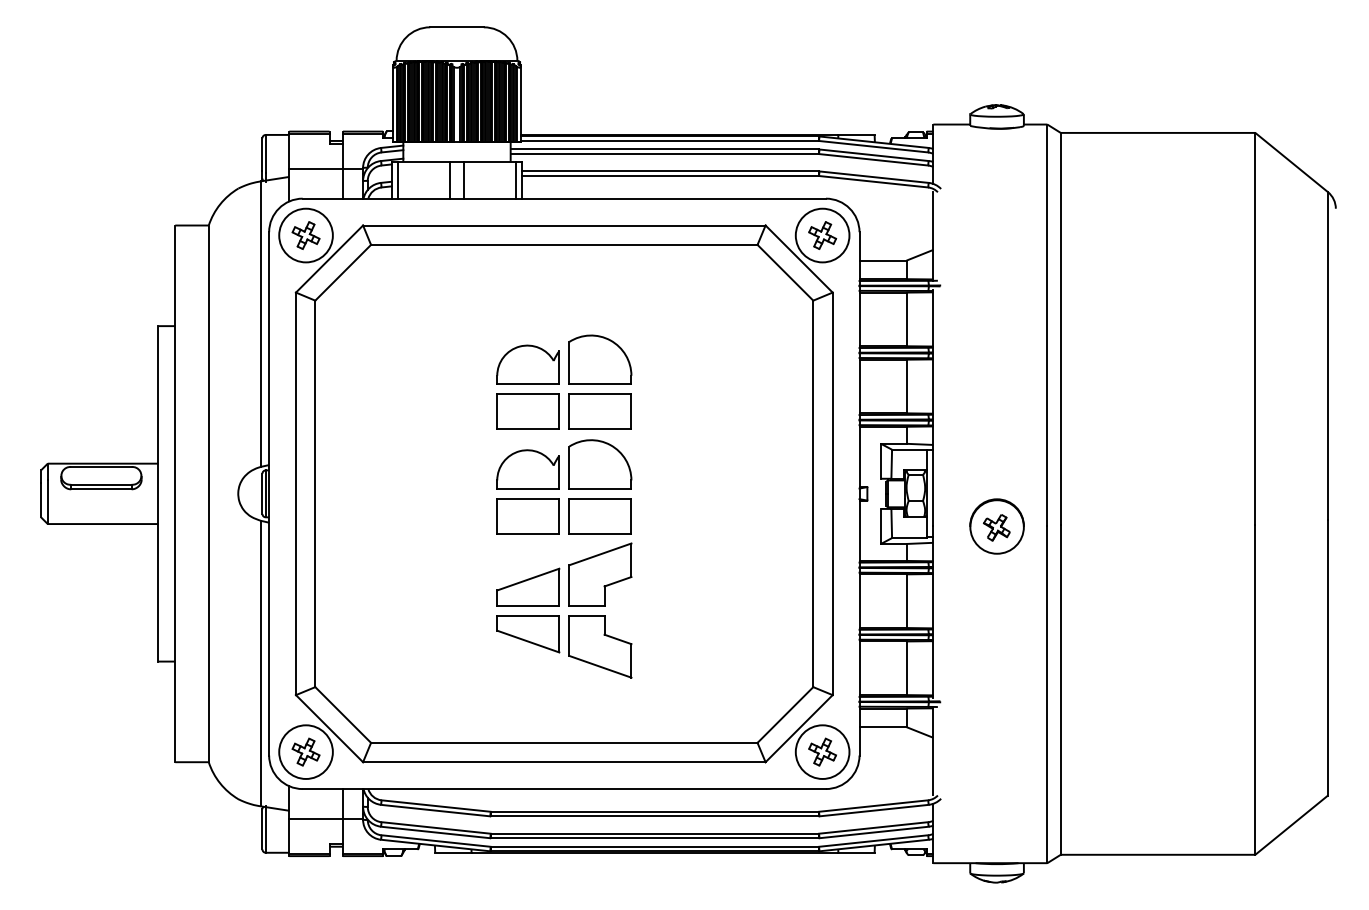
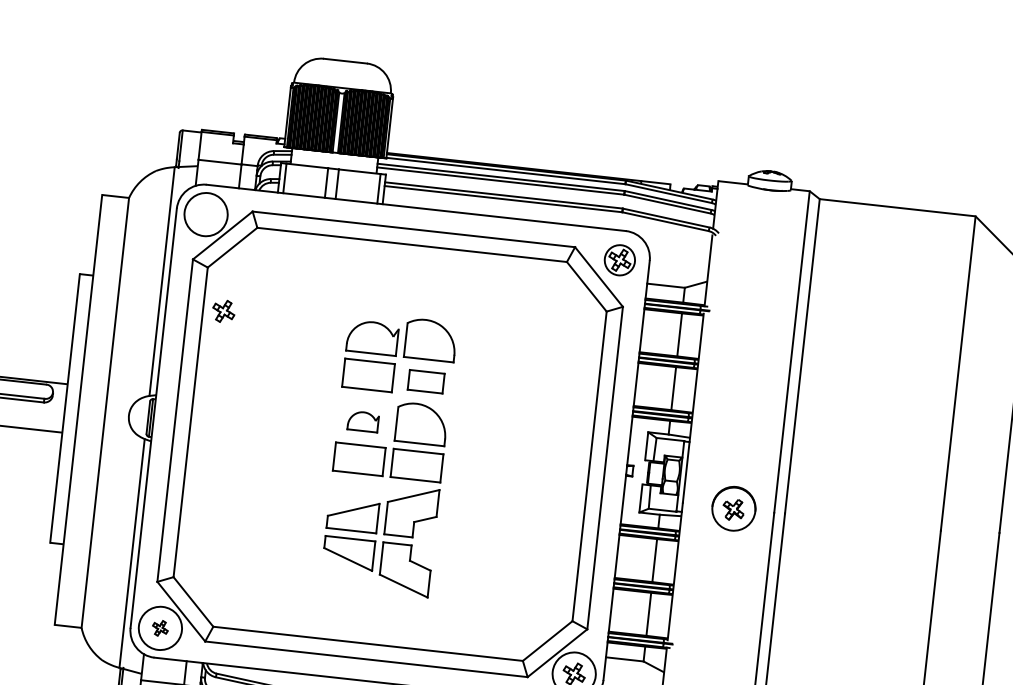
part: (305, 235) -> (223, 311), moved
circle: (822, 235) -> (619, 260), size x0.7
part: (599, 411) -> (425, 381), size x0.7
part: (527, 469) -> (362, 421), size x0.6
part: (305, 751) -> (160, 627), size x0.7

